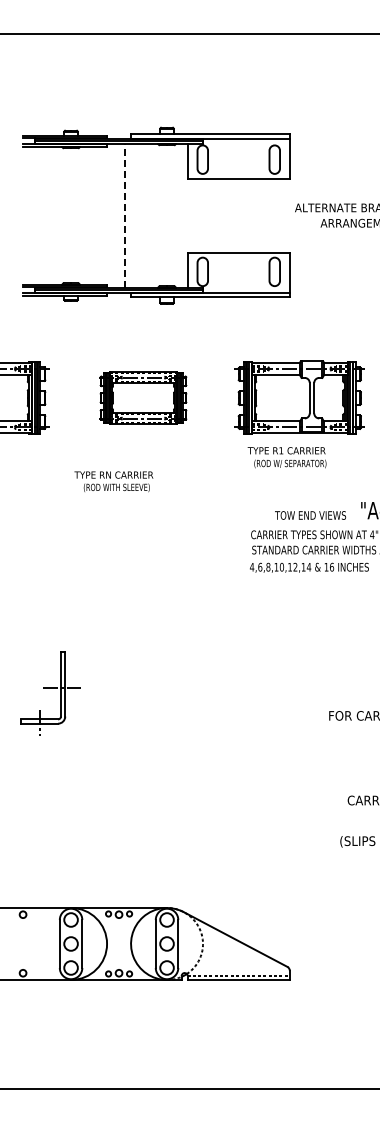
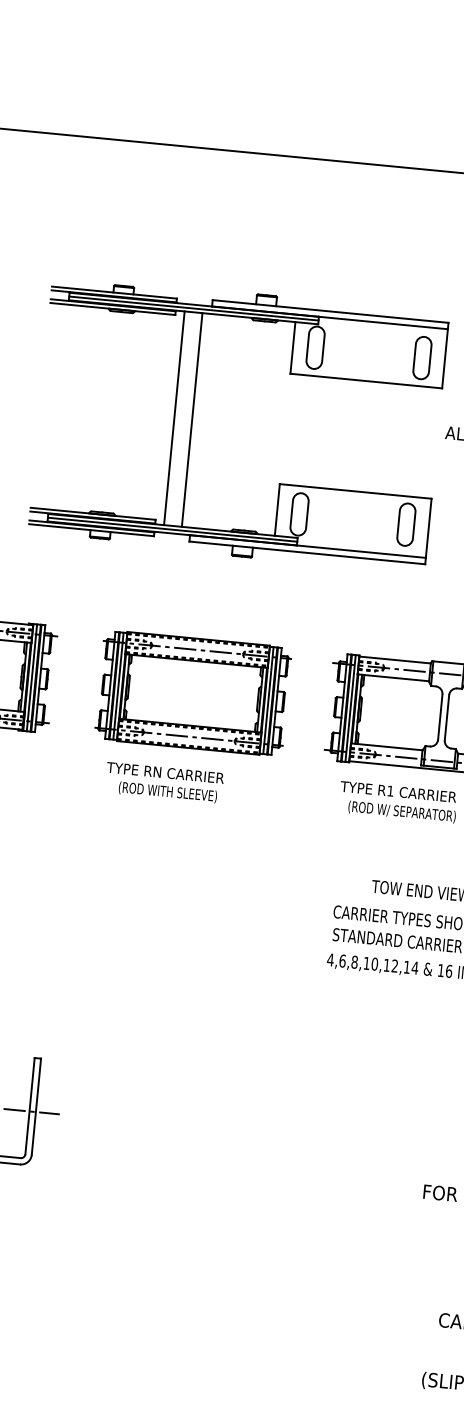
line: (113, 215) -> (175, 417), added
line: (125, 215) -> (192, 419), dashed -> solid
part: (143, 397) -> (193, 692), size x1.43
text: (113, 481) -> (163, 782), moved

